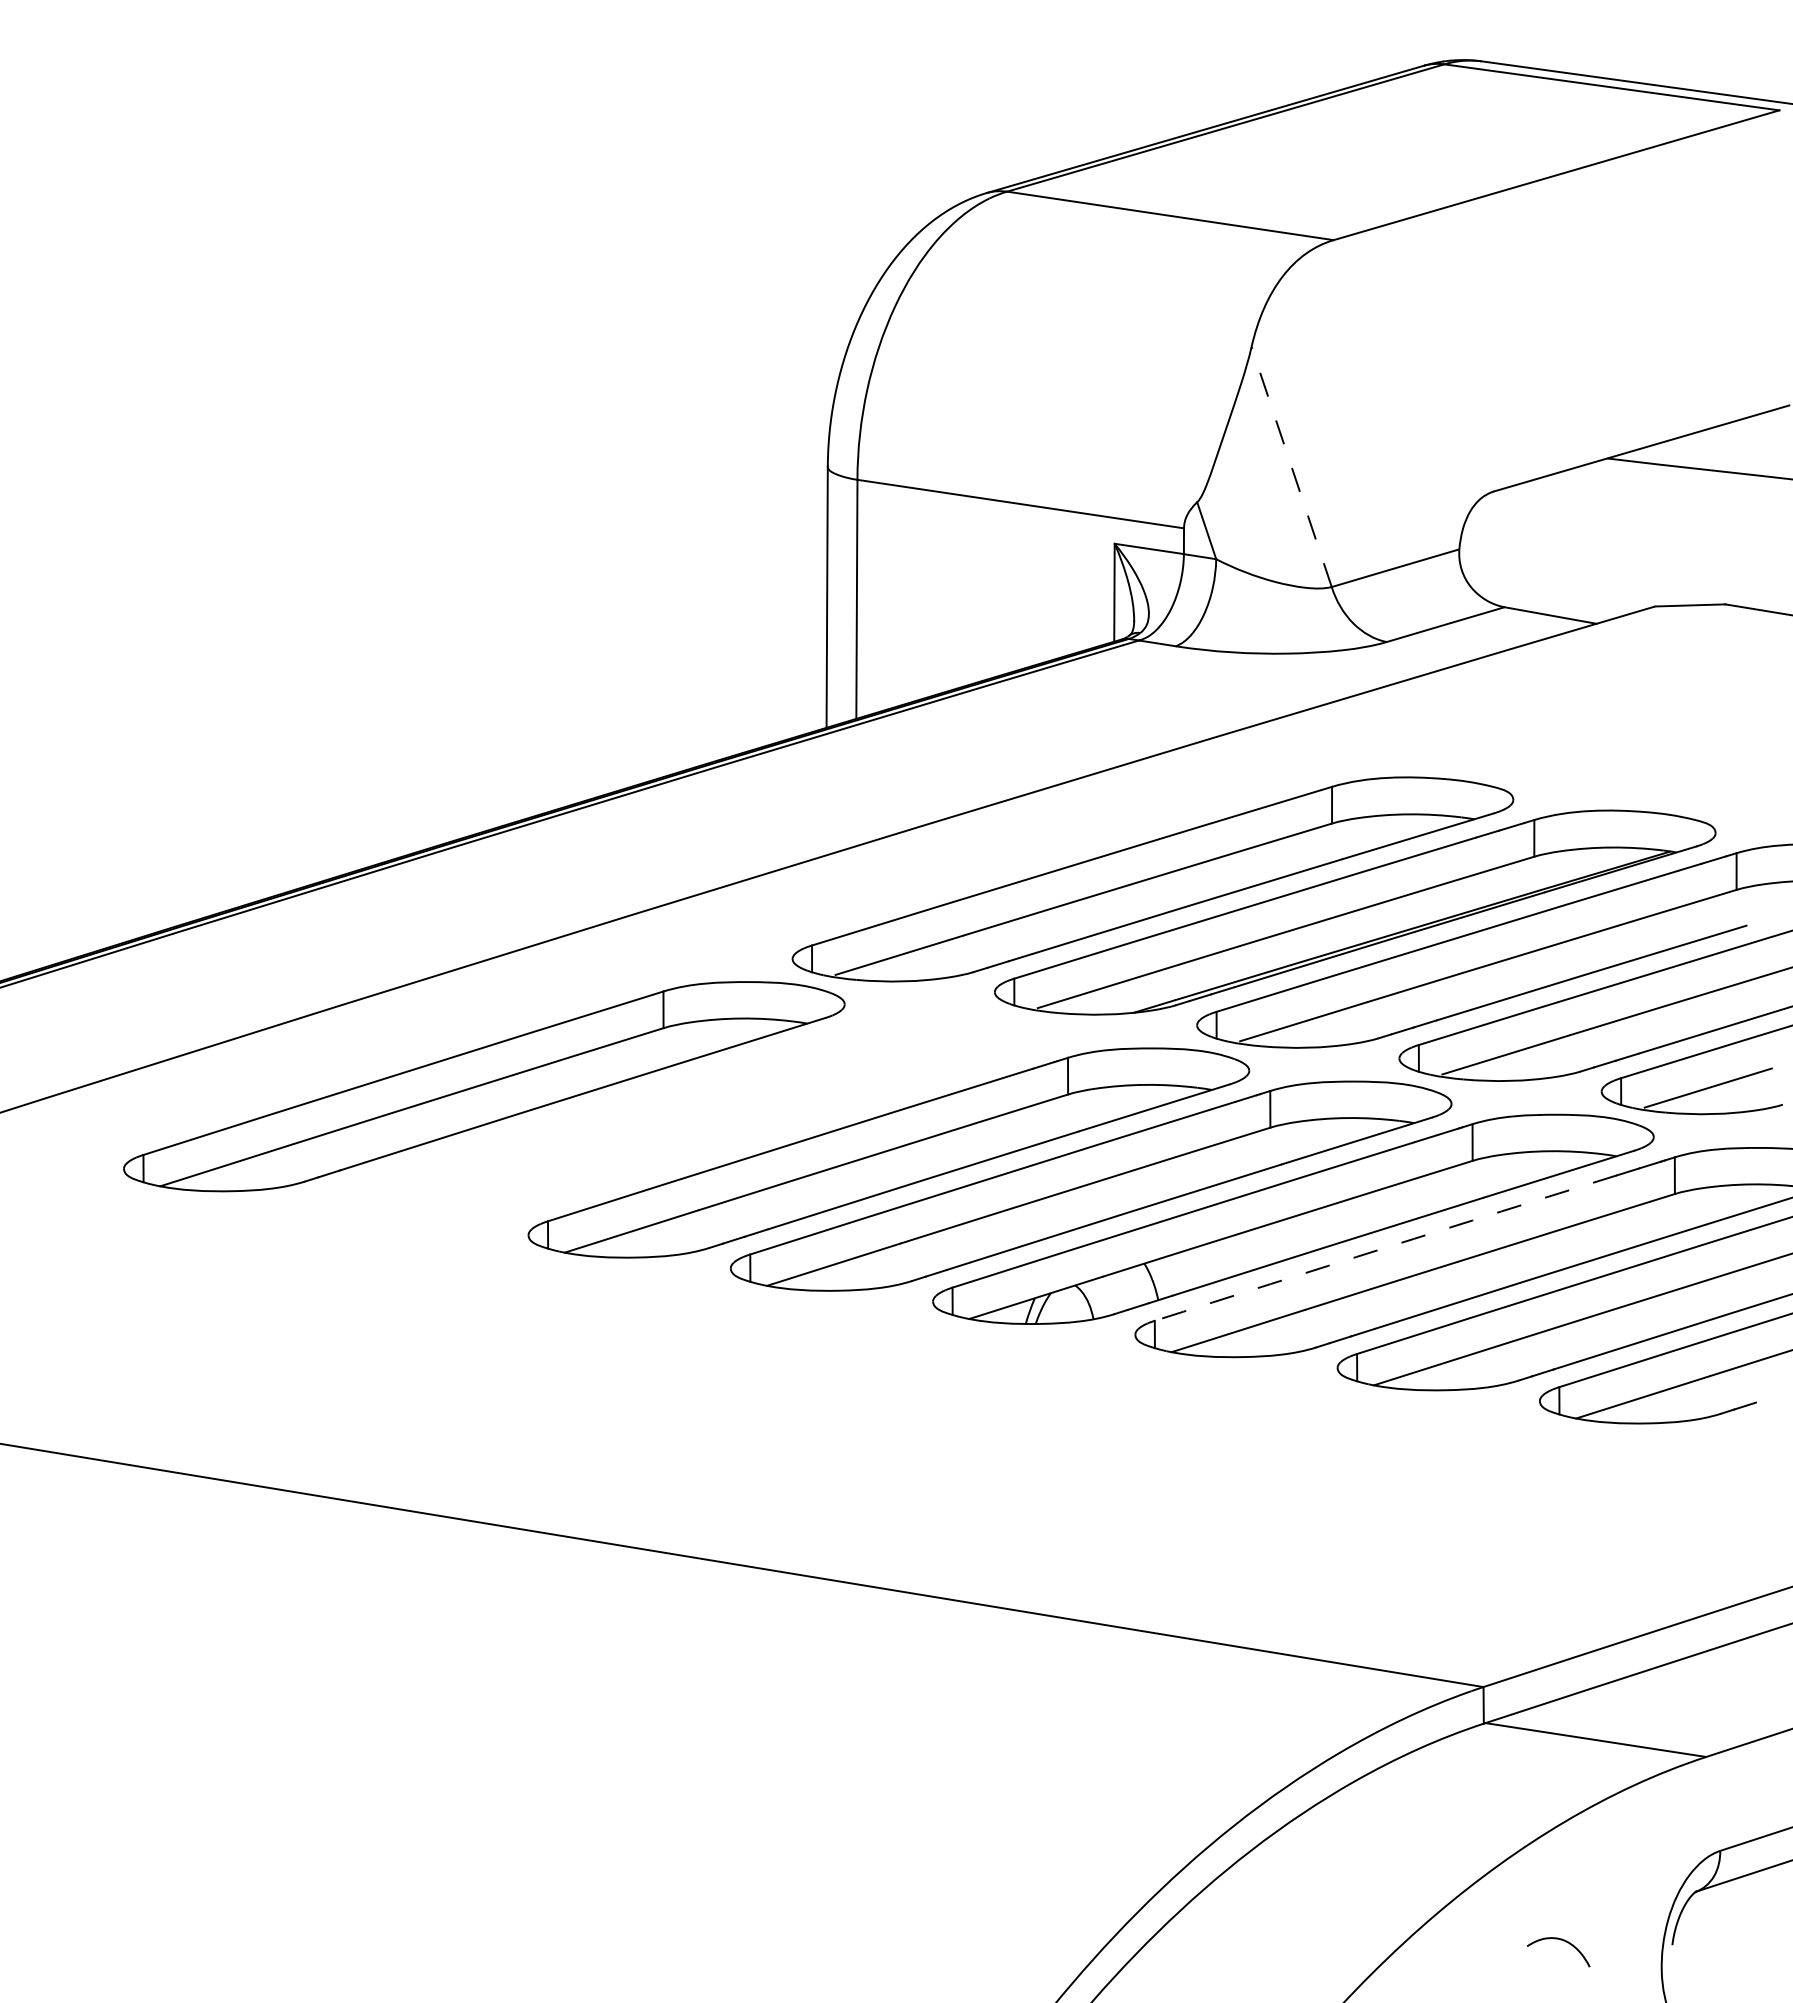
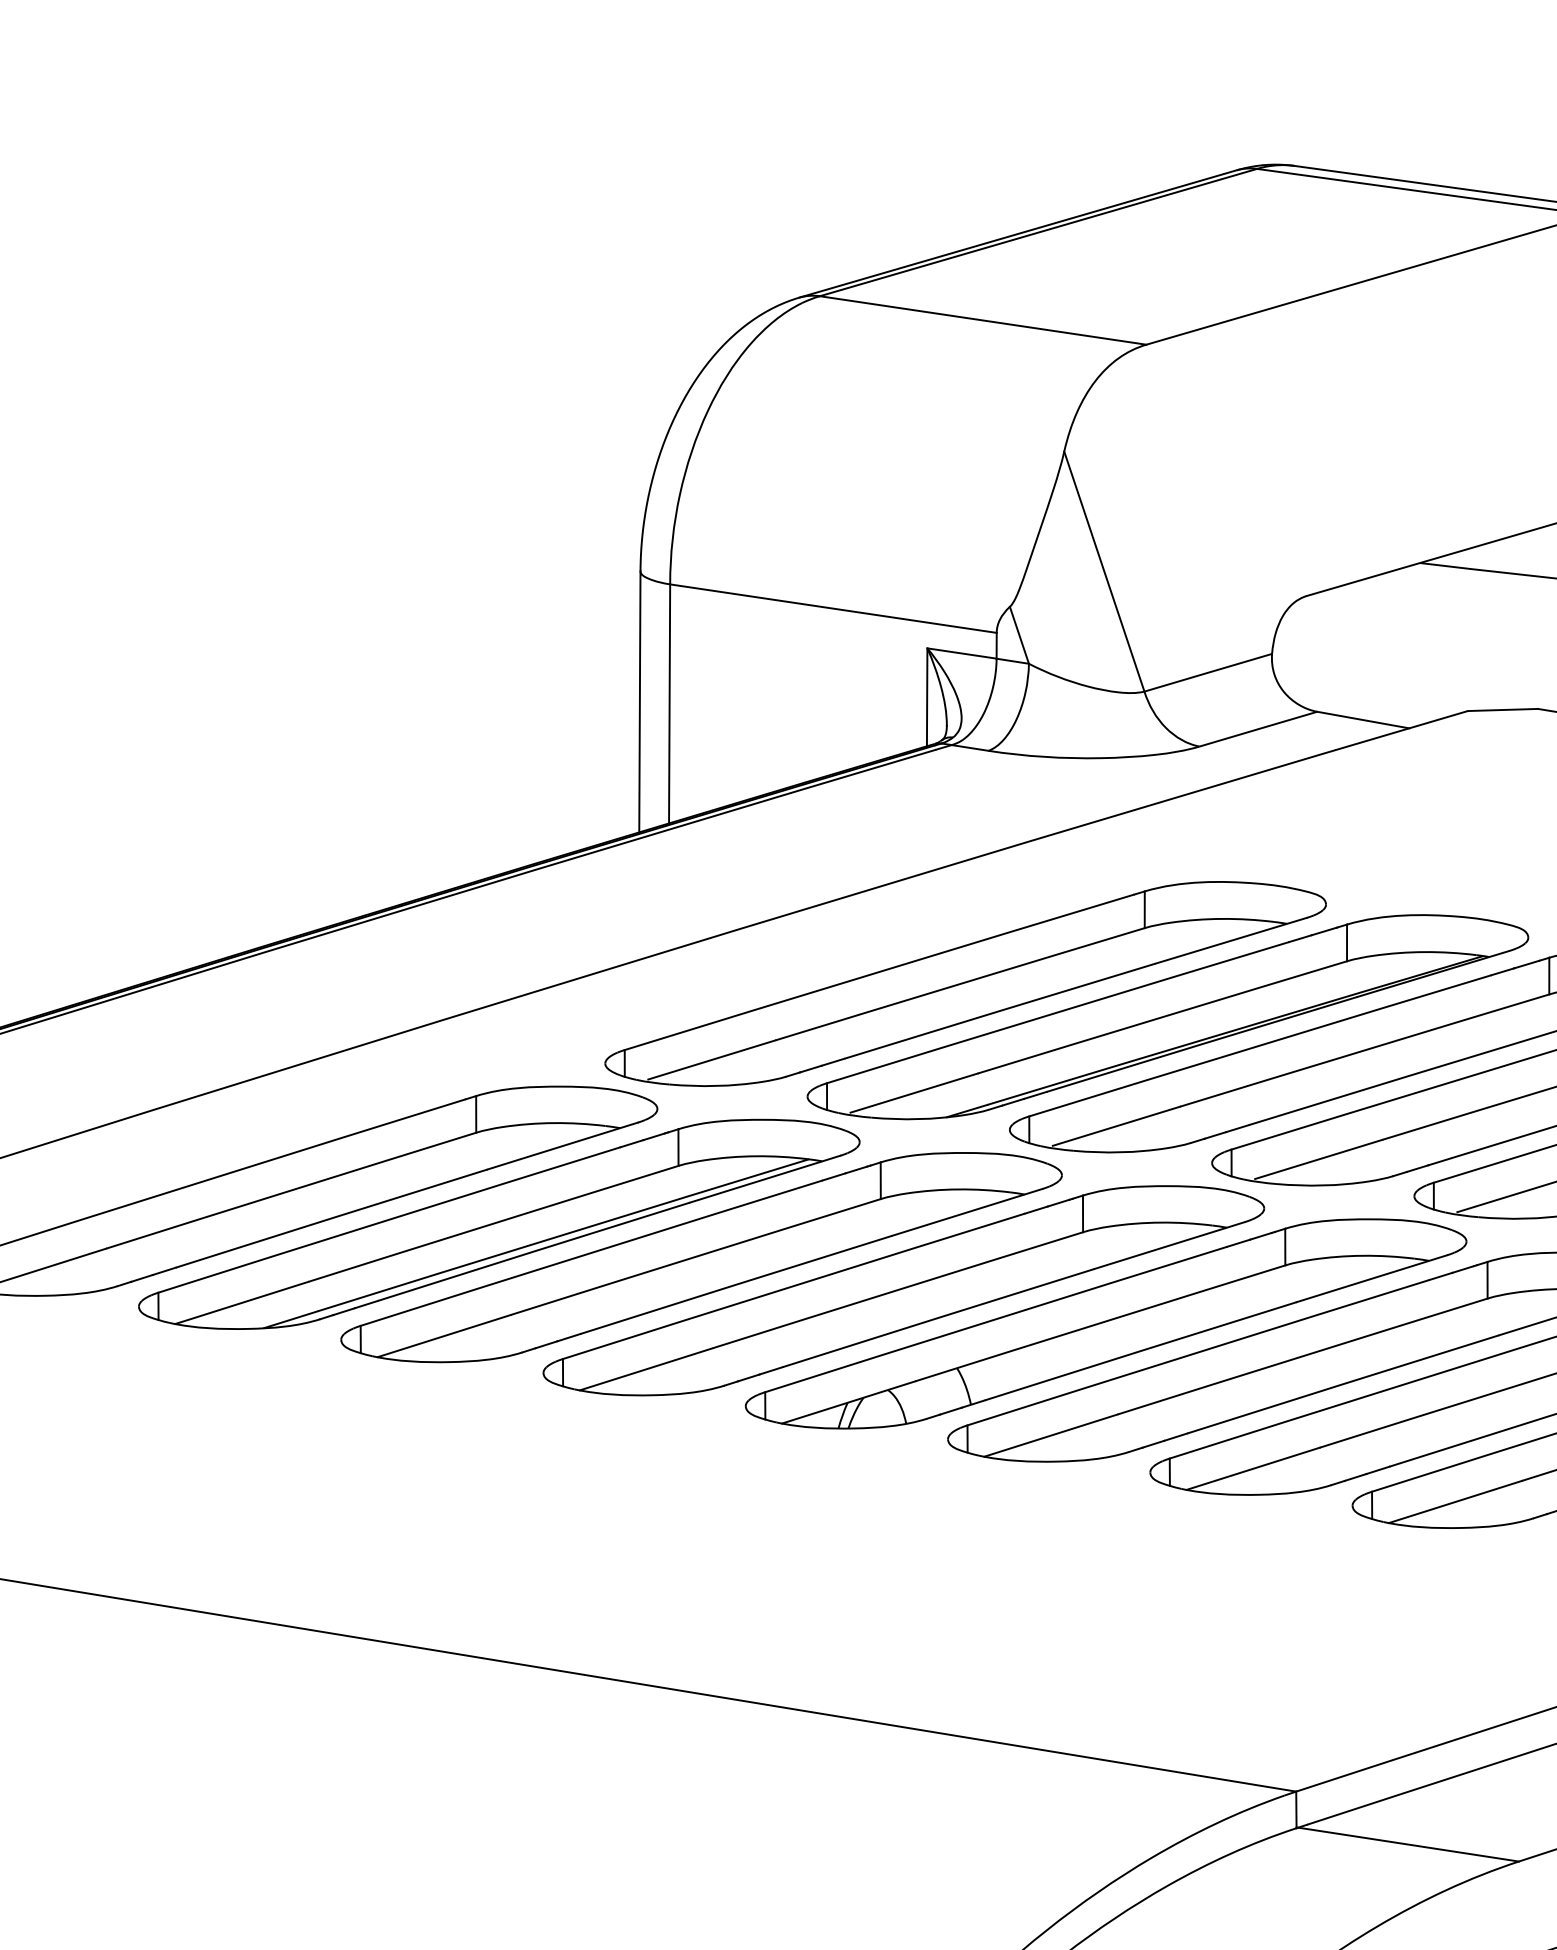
line: (1291, 467) -> (1104, 572), dashed -> solid
part: (686, 1119) -> (499, 1224), added
arc: (1385, 1247) -> (1198, 1352), dashed -> solid

